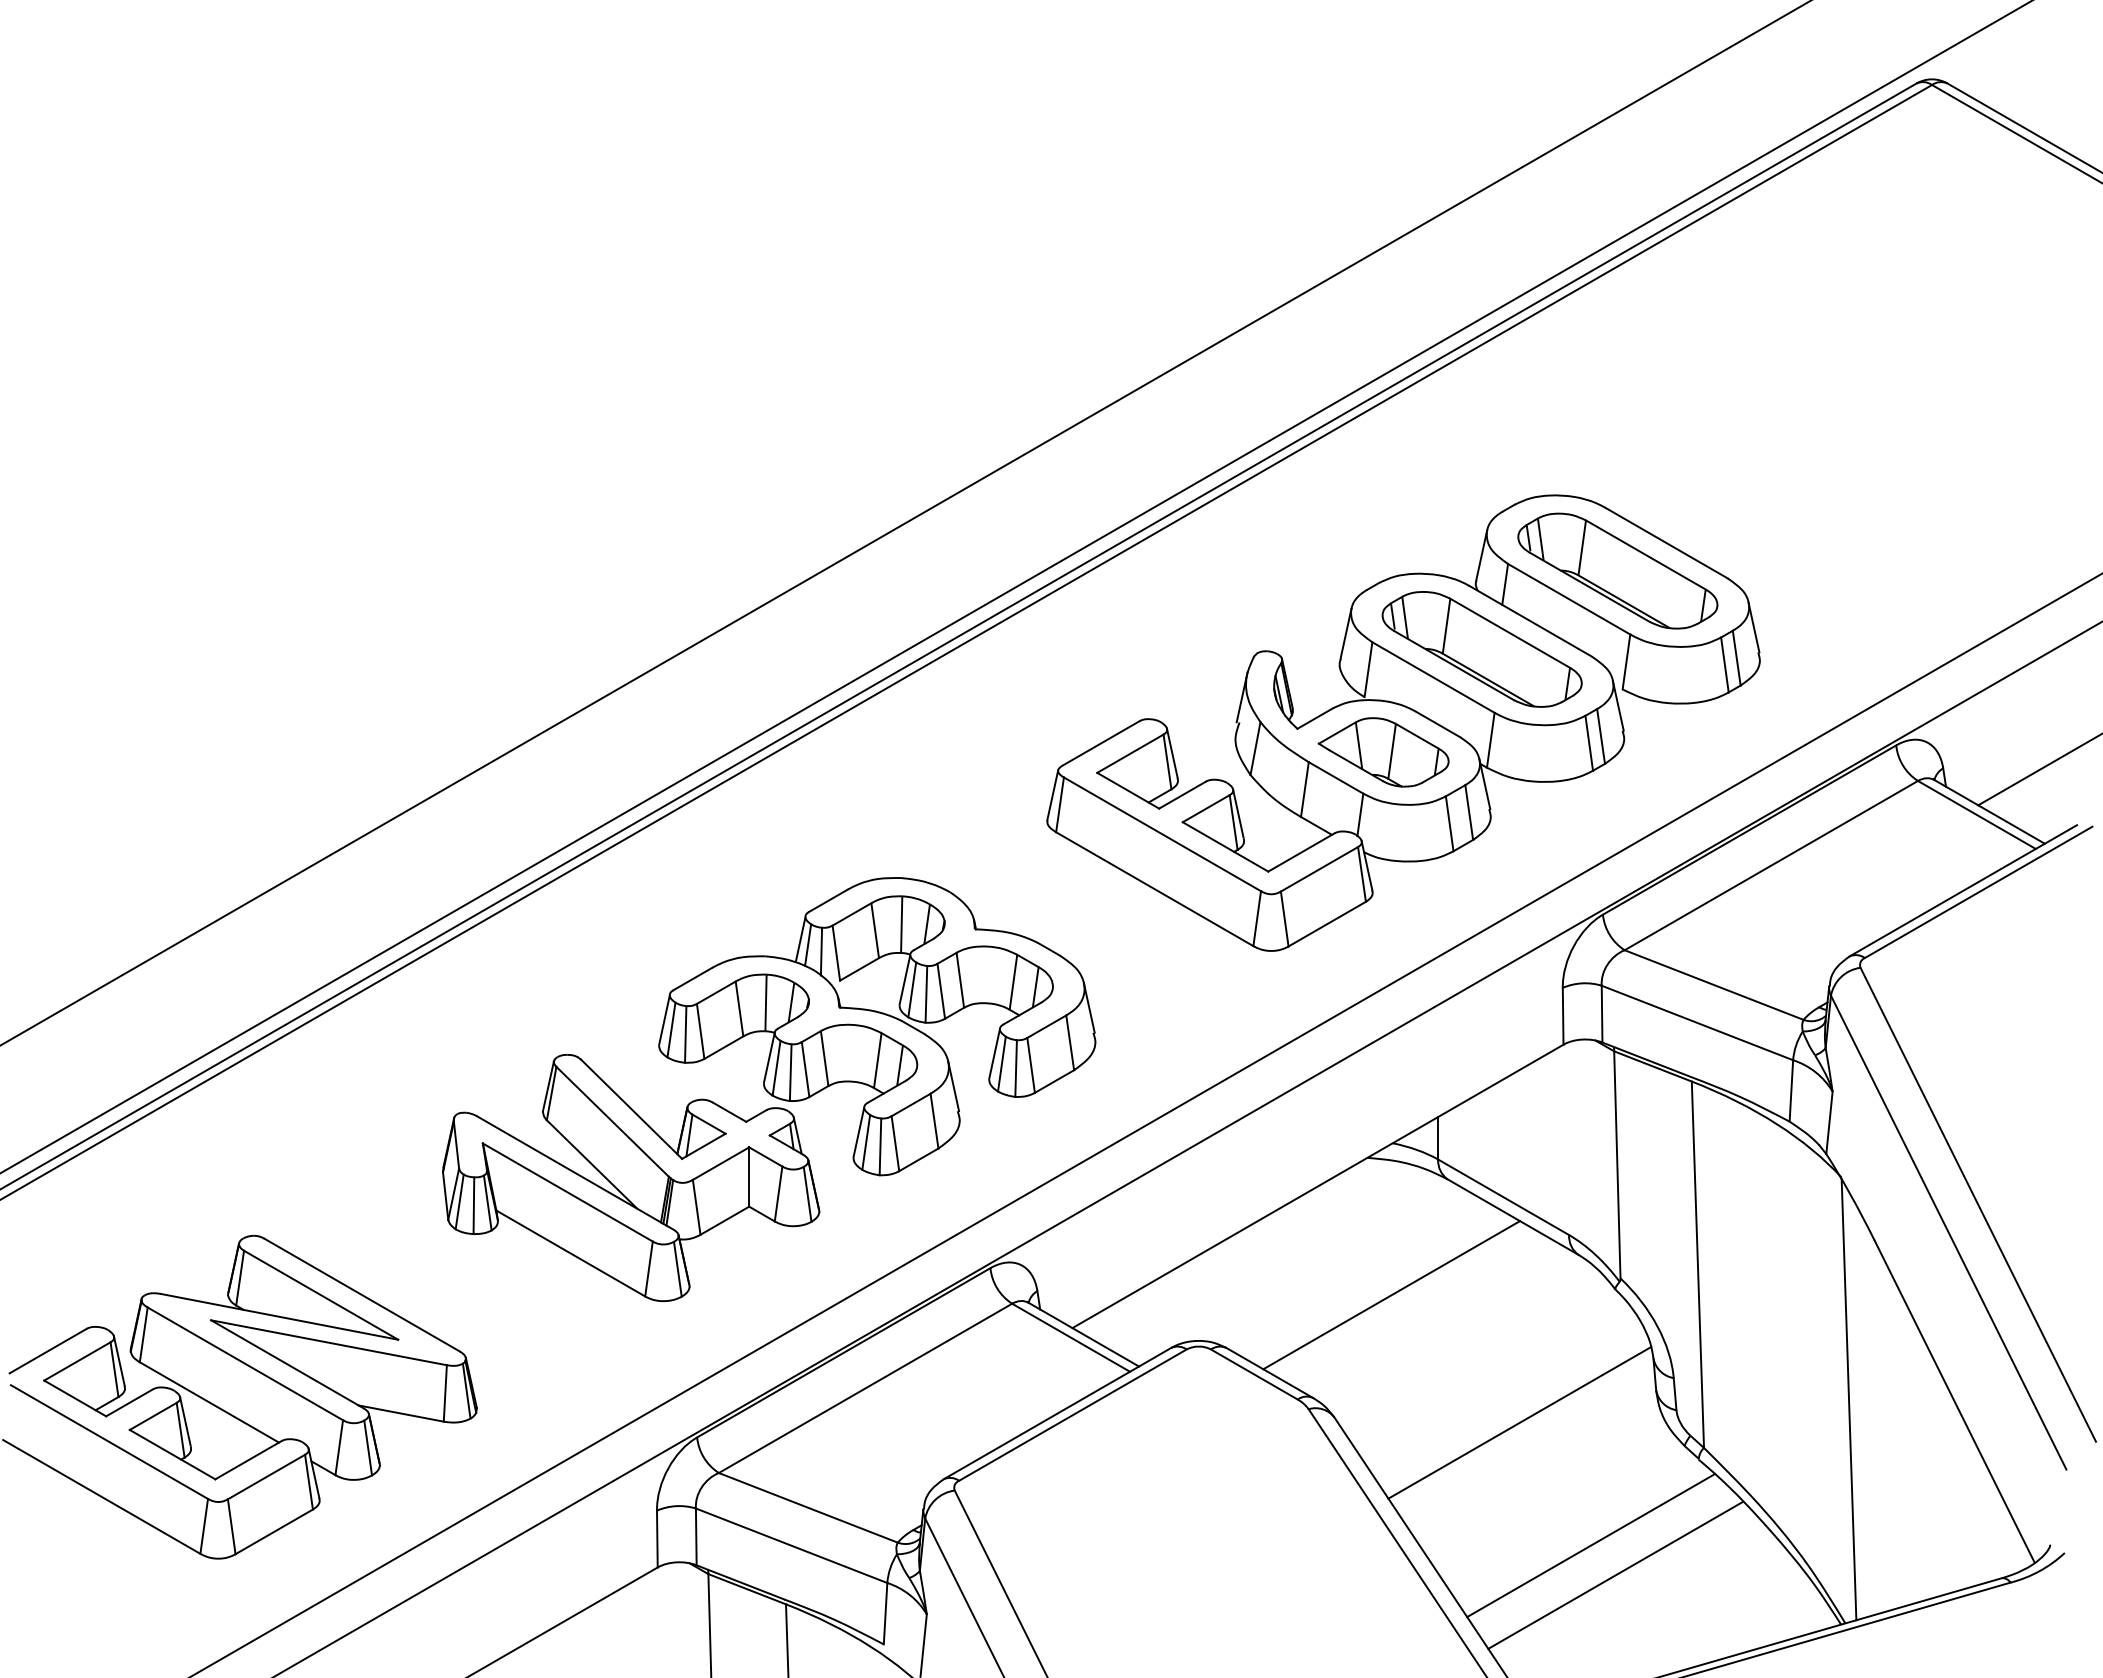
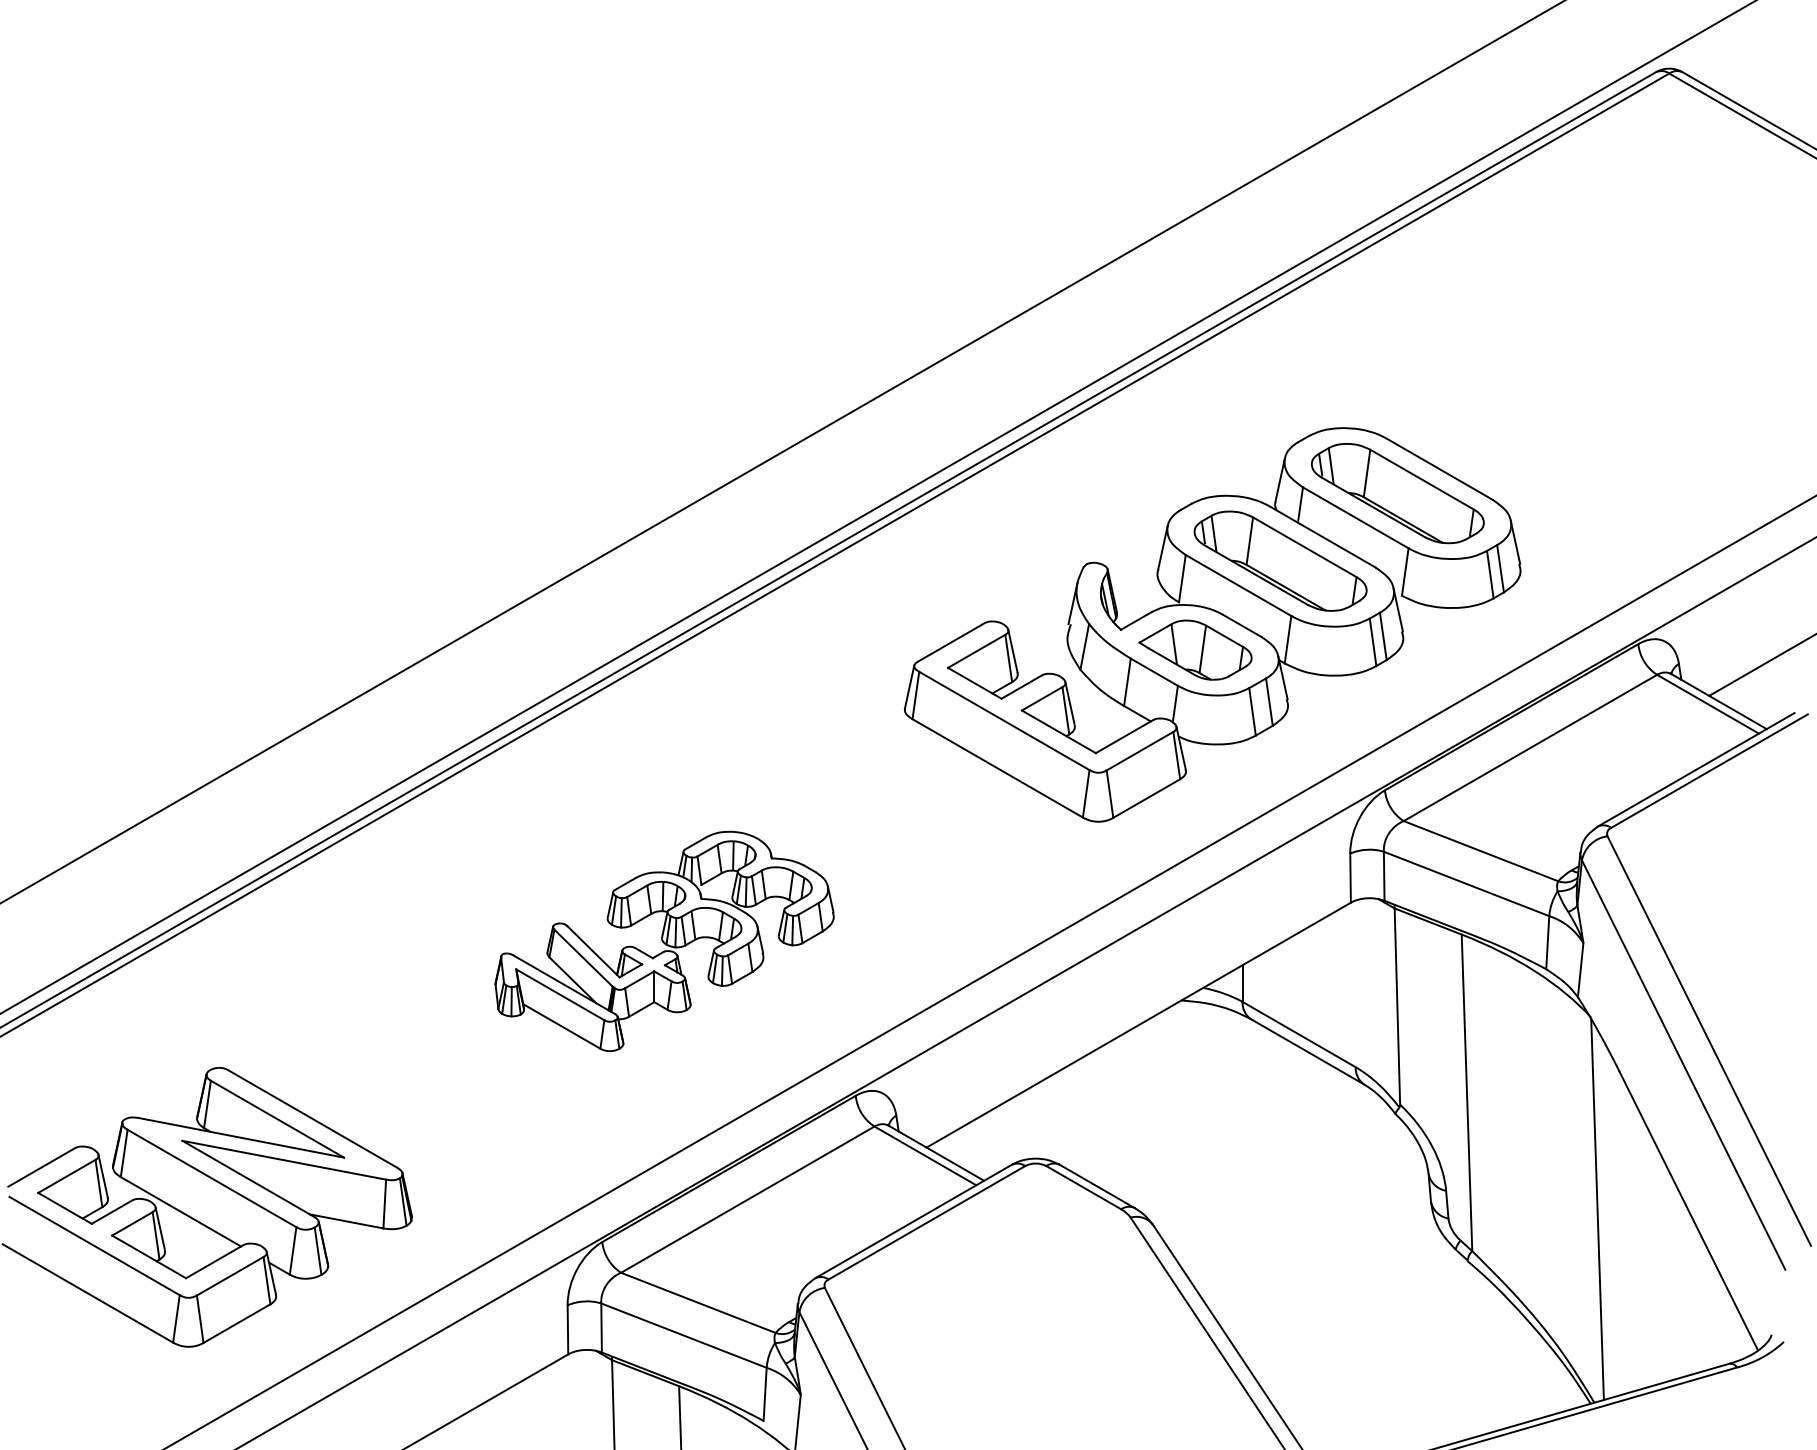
part: (769, 1089) -> (664, 941), size x0.6
line: (1391, 1295) -> (1202, 1119), removed
line: (1519, 1422) -> (1312, 1229), removed
line: (1591, 1545) -> (1375, 1335), removed
line: (1615, 1575) -> (1395, 1361), removed

